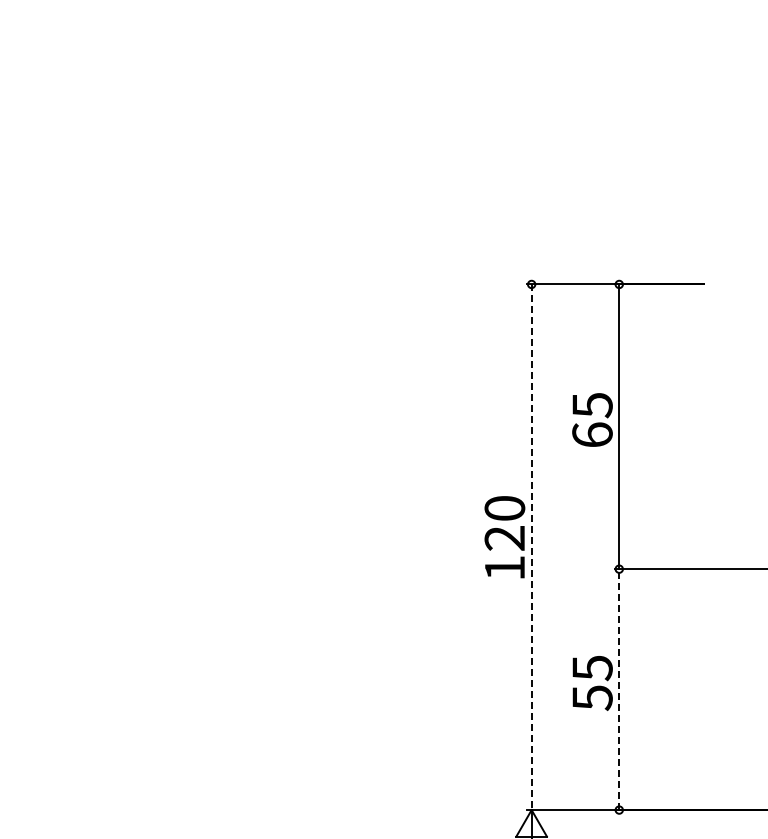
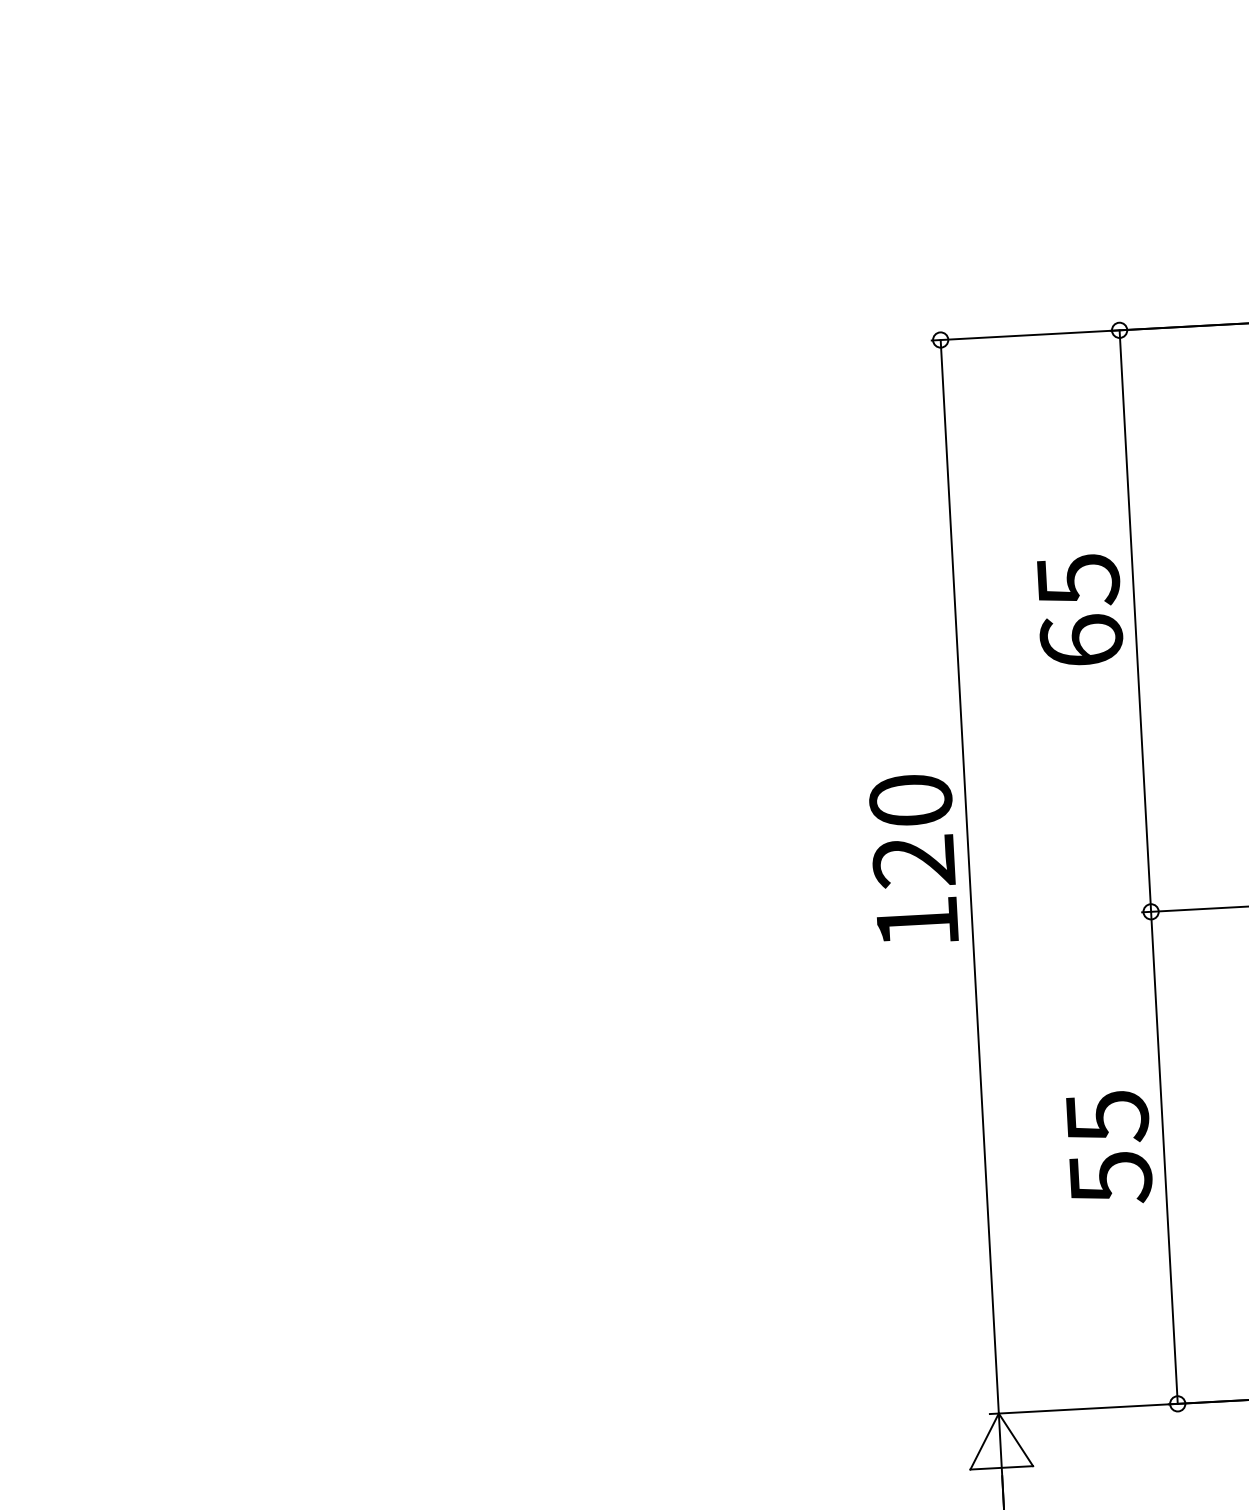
line: (531, 547) -> (969, 877), dashed -> solid
line: (619, 689) -> (1164, 1157), dashed -> solid

